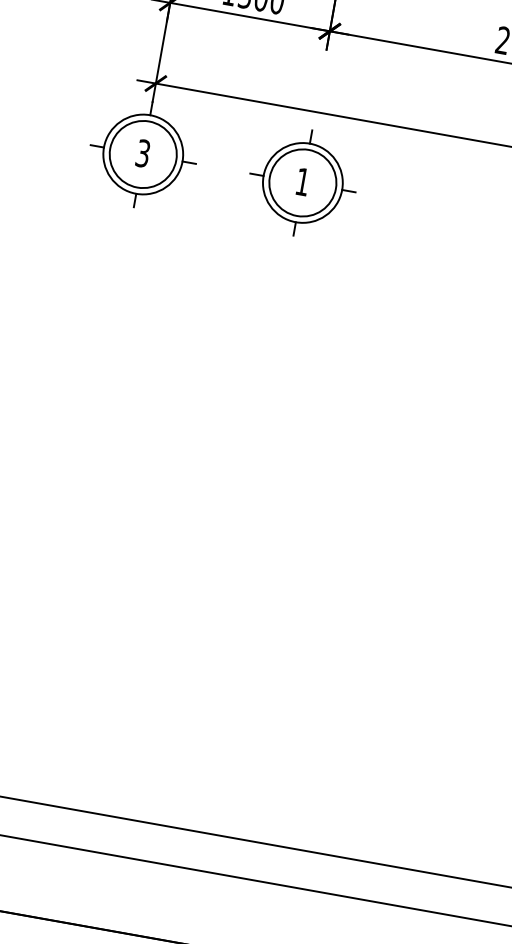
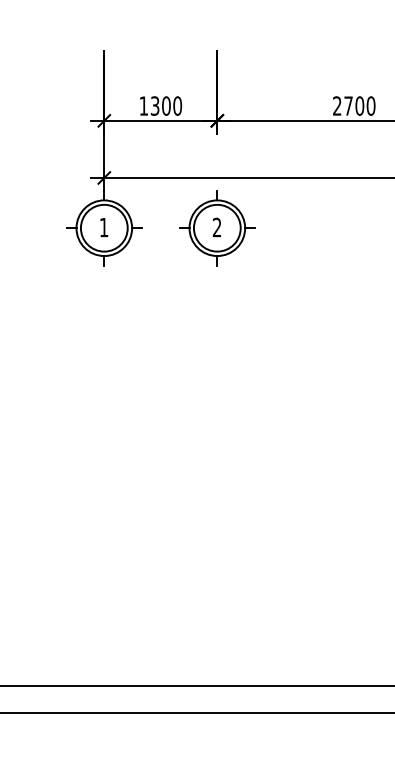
text: (142, 153) -> (103, 227), 3 -> 1
text: (301, 181) -> (216, 227), 1 -> 2

